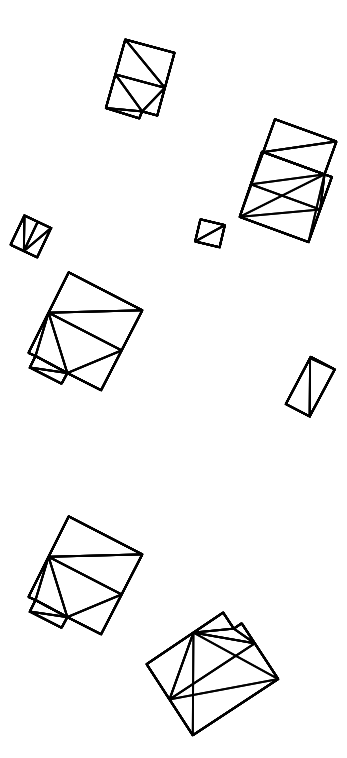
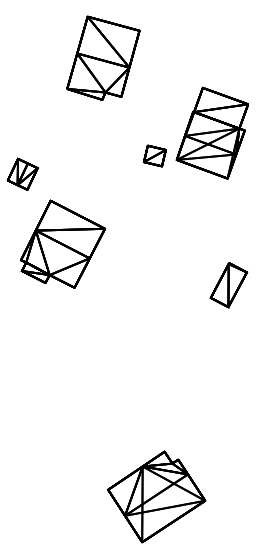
part: (140, 77) -> (103, 57), size x1.43
part: (209, 232) -> (154, 155), moved
part: (86, 574) -> (63, 423), removed

